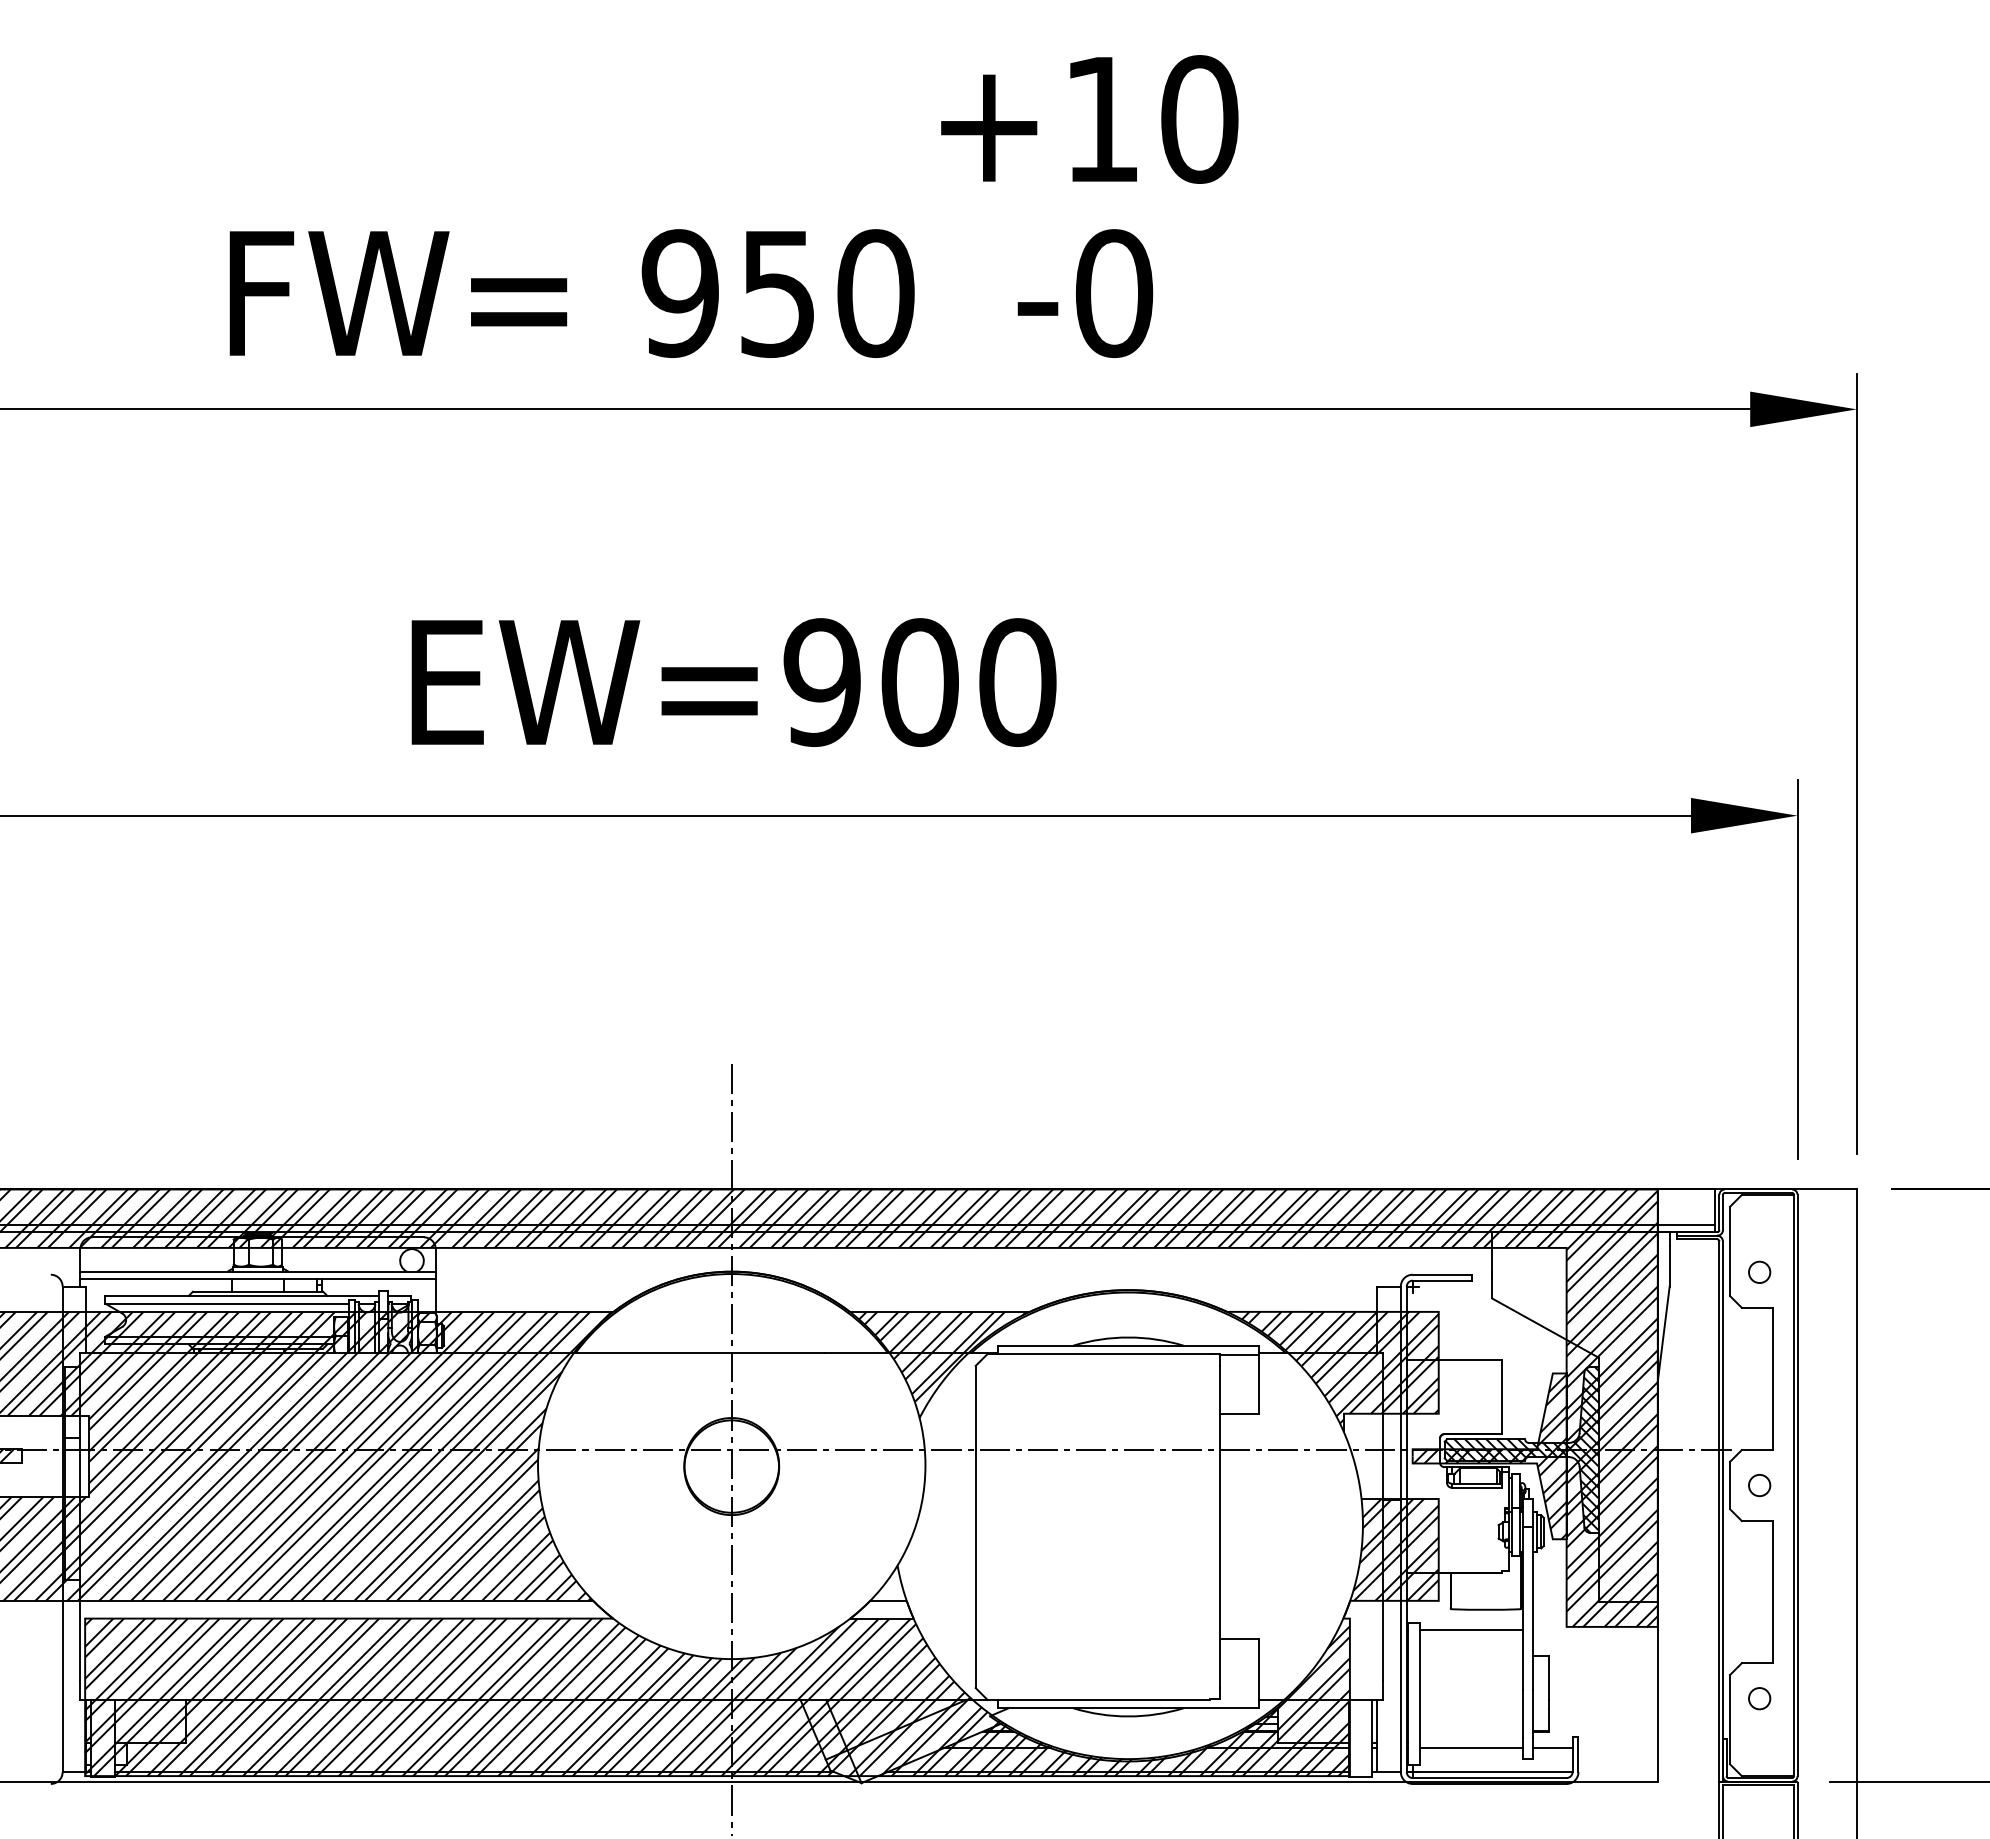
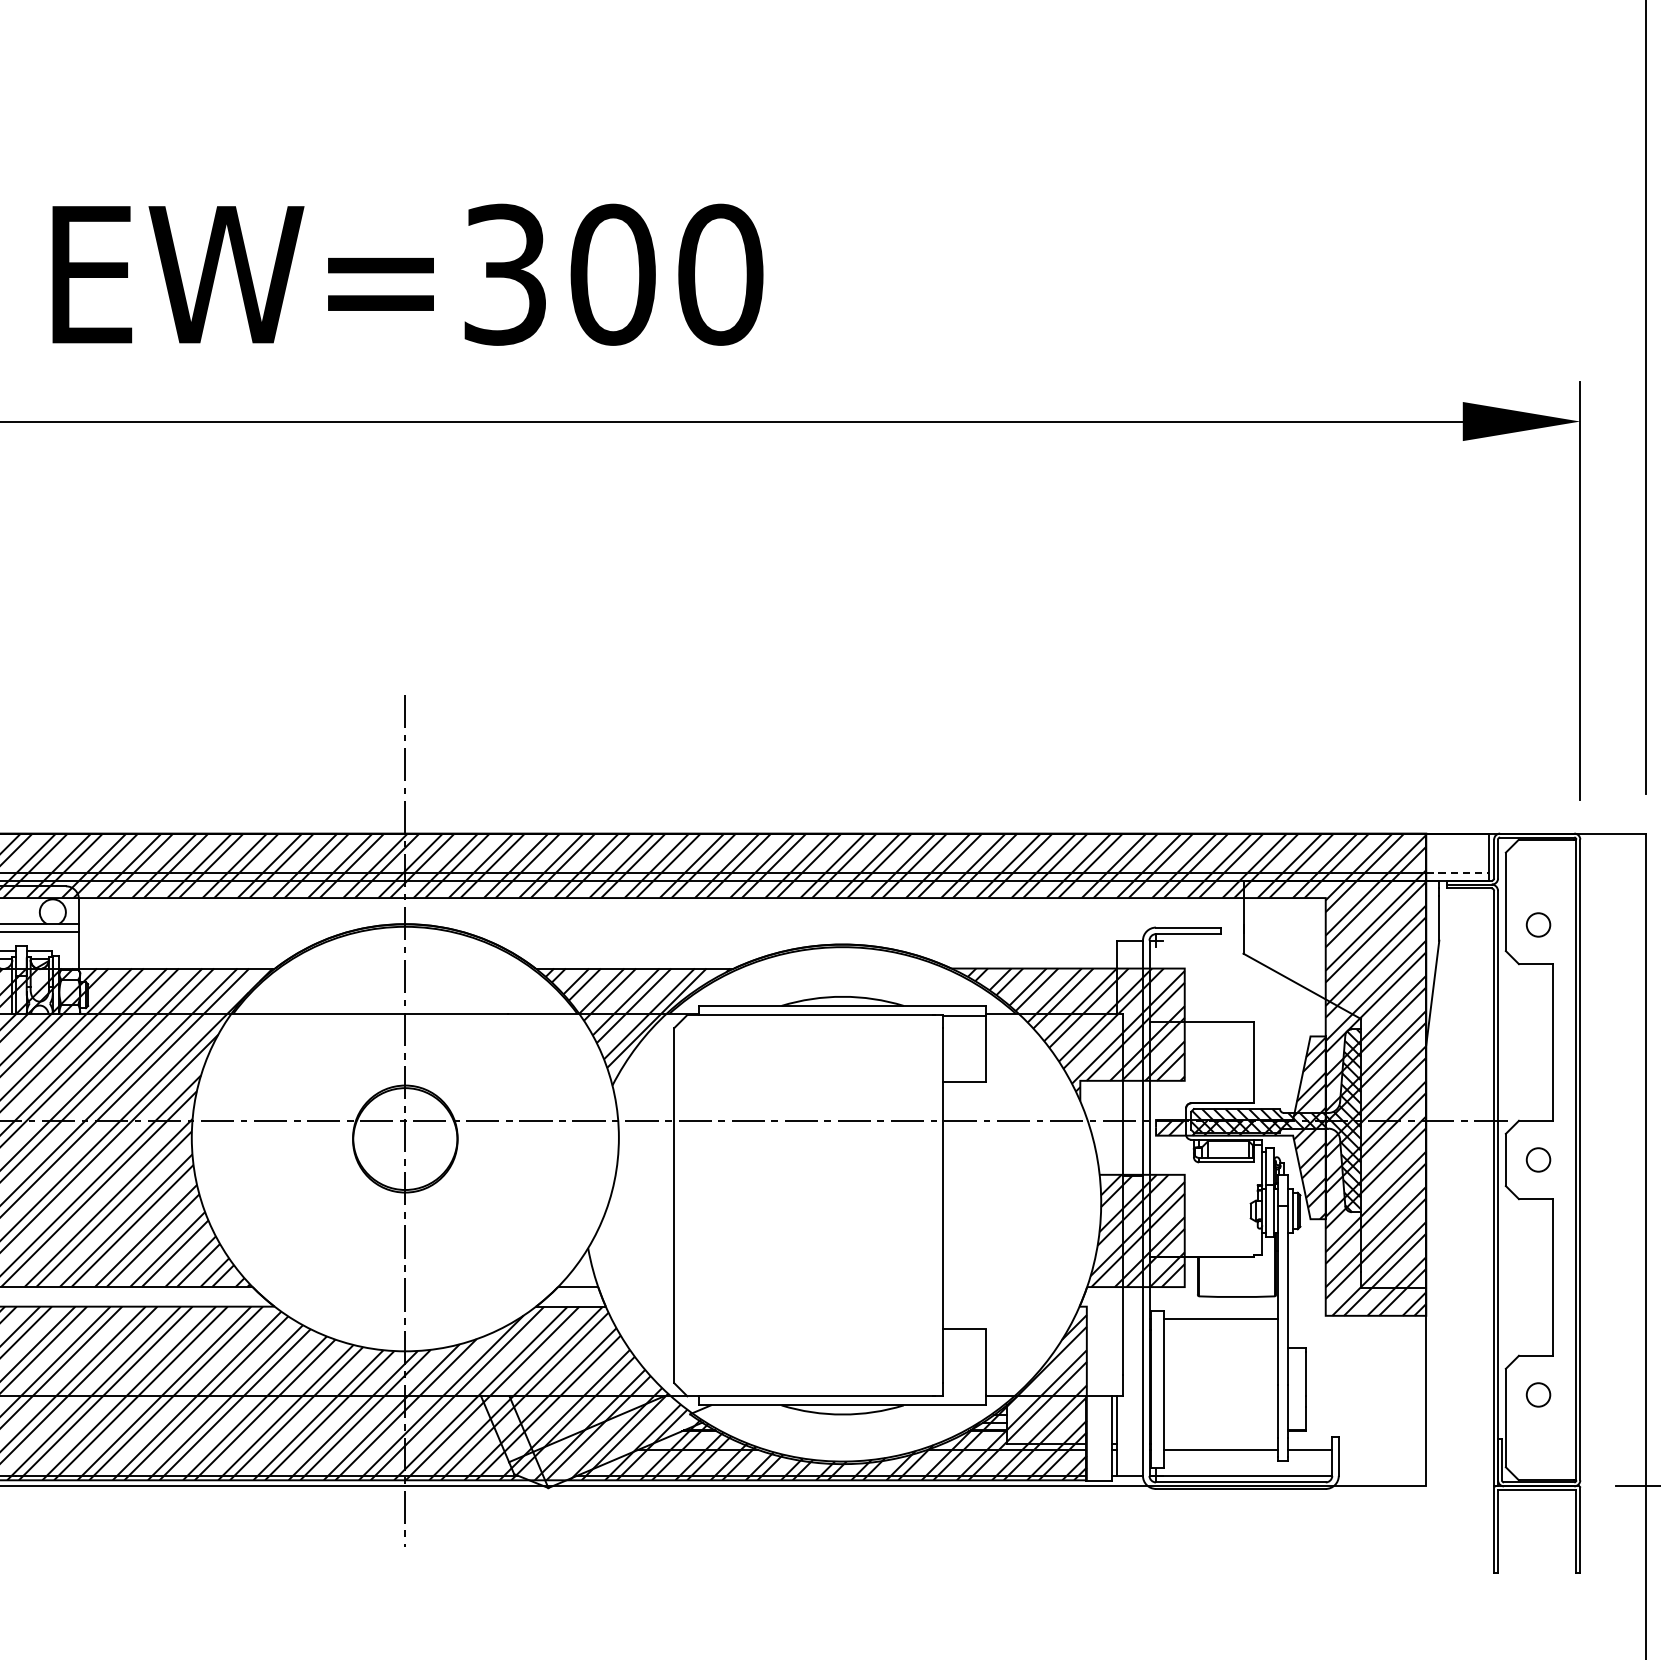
text: (821, 682) -> (504, 274), EW=900 -> EW=300
line: (1686, 1225) -> (1457, 873), solid -> dashed

